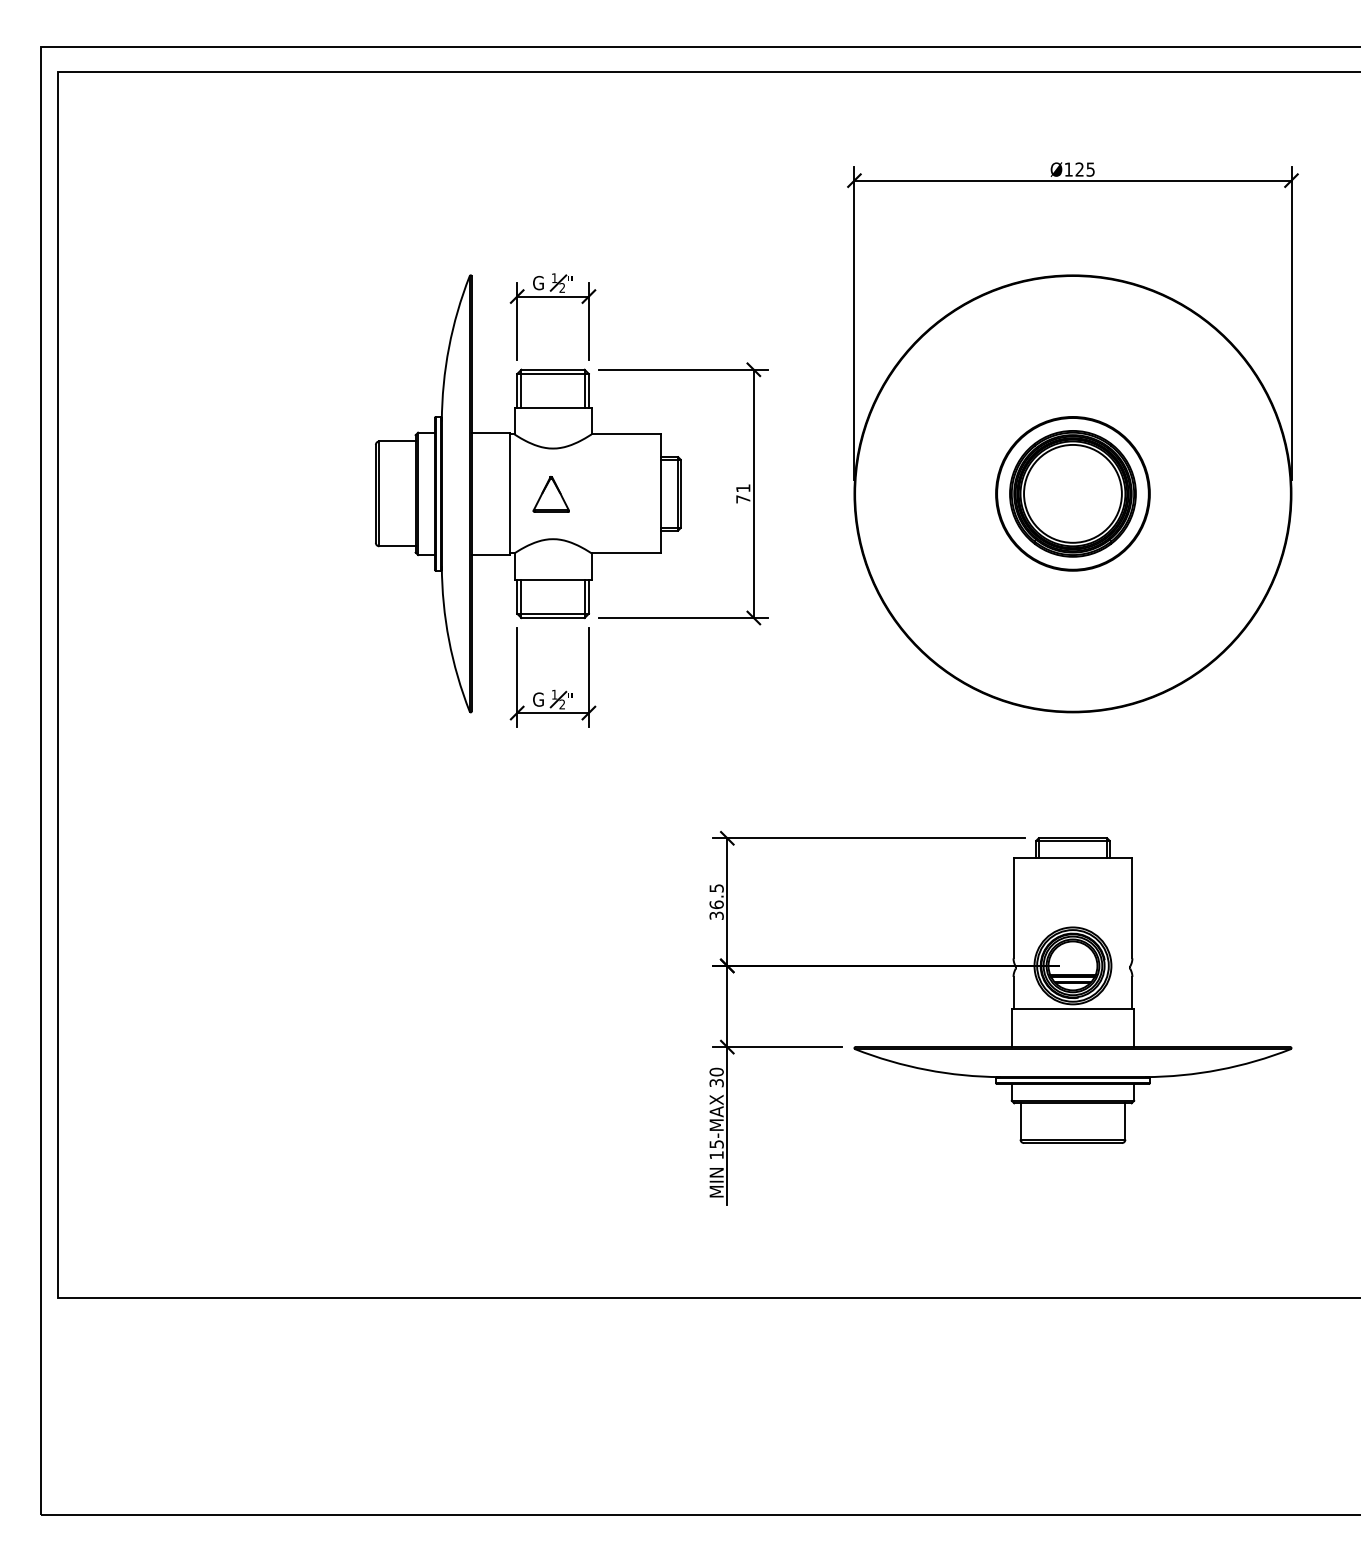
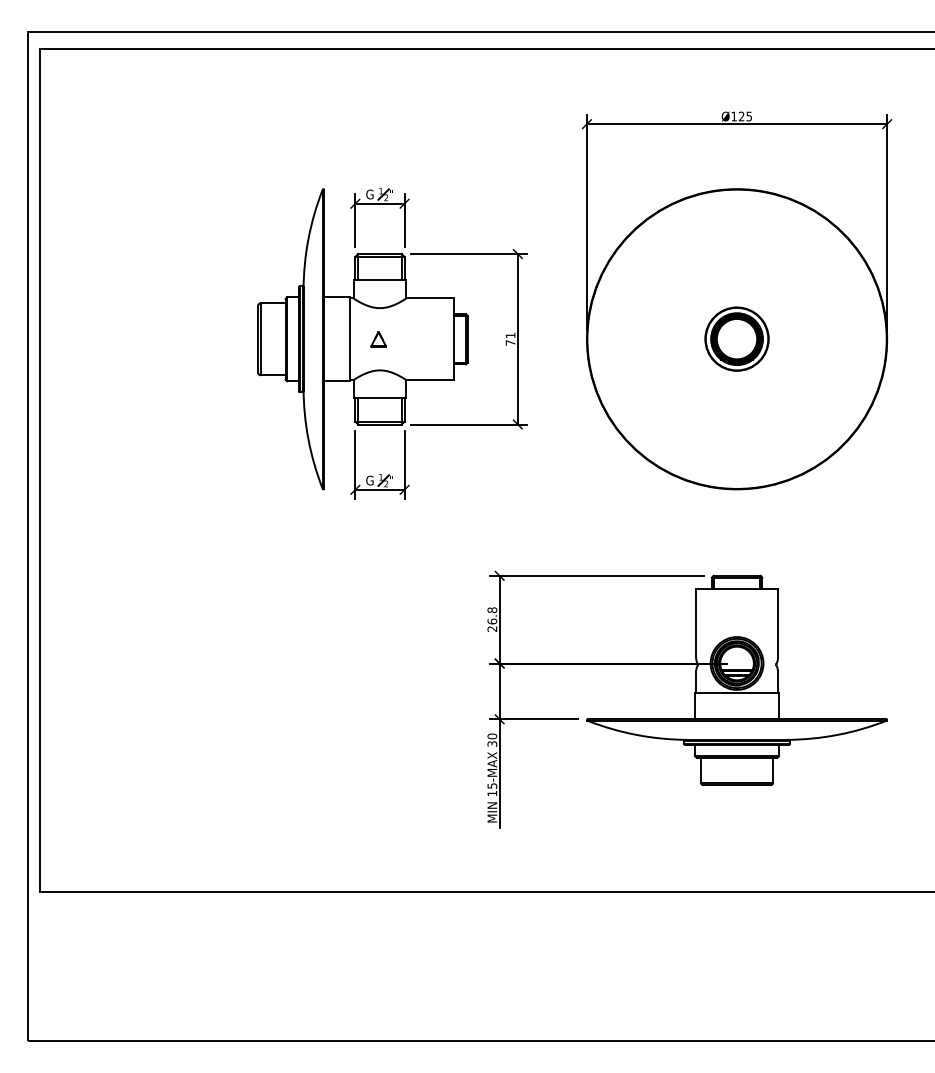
part: (1072, 492) -> (736, 338), size x0.6
part: (550, 494) -> (378, 339), size x0.6
text: (716, 901) -> (492, 619), 36.5 -> 26.8

